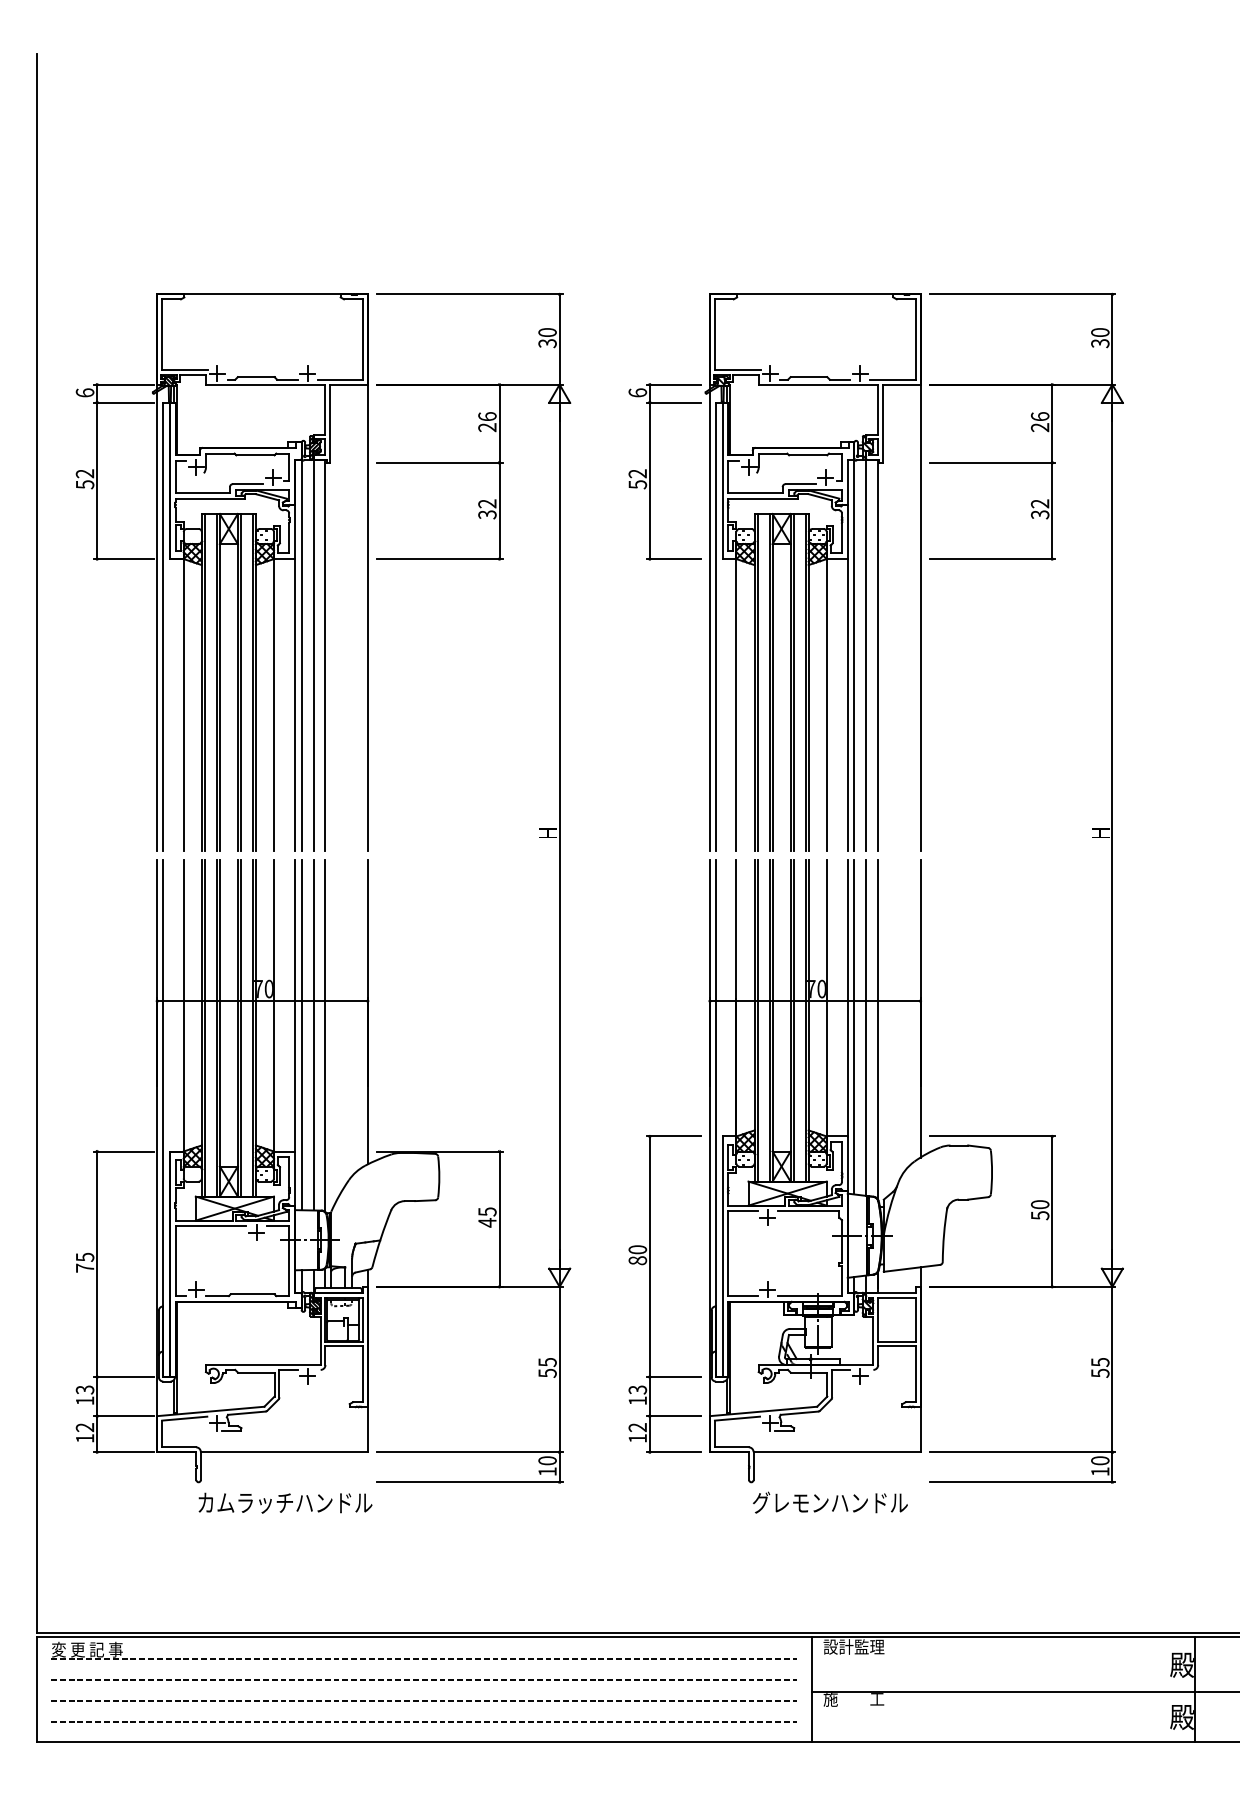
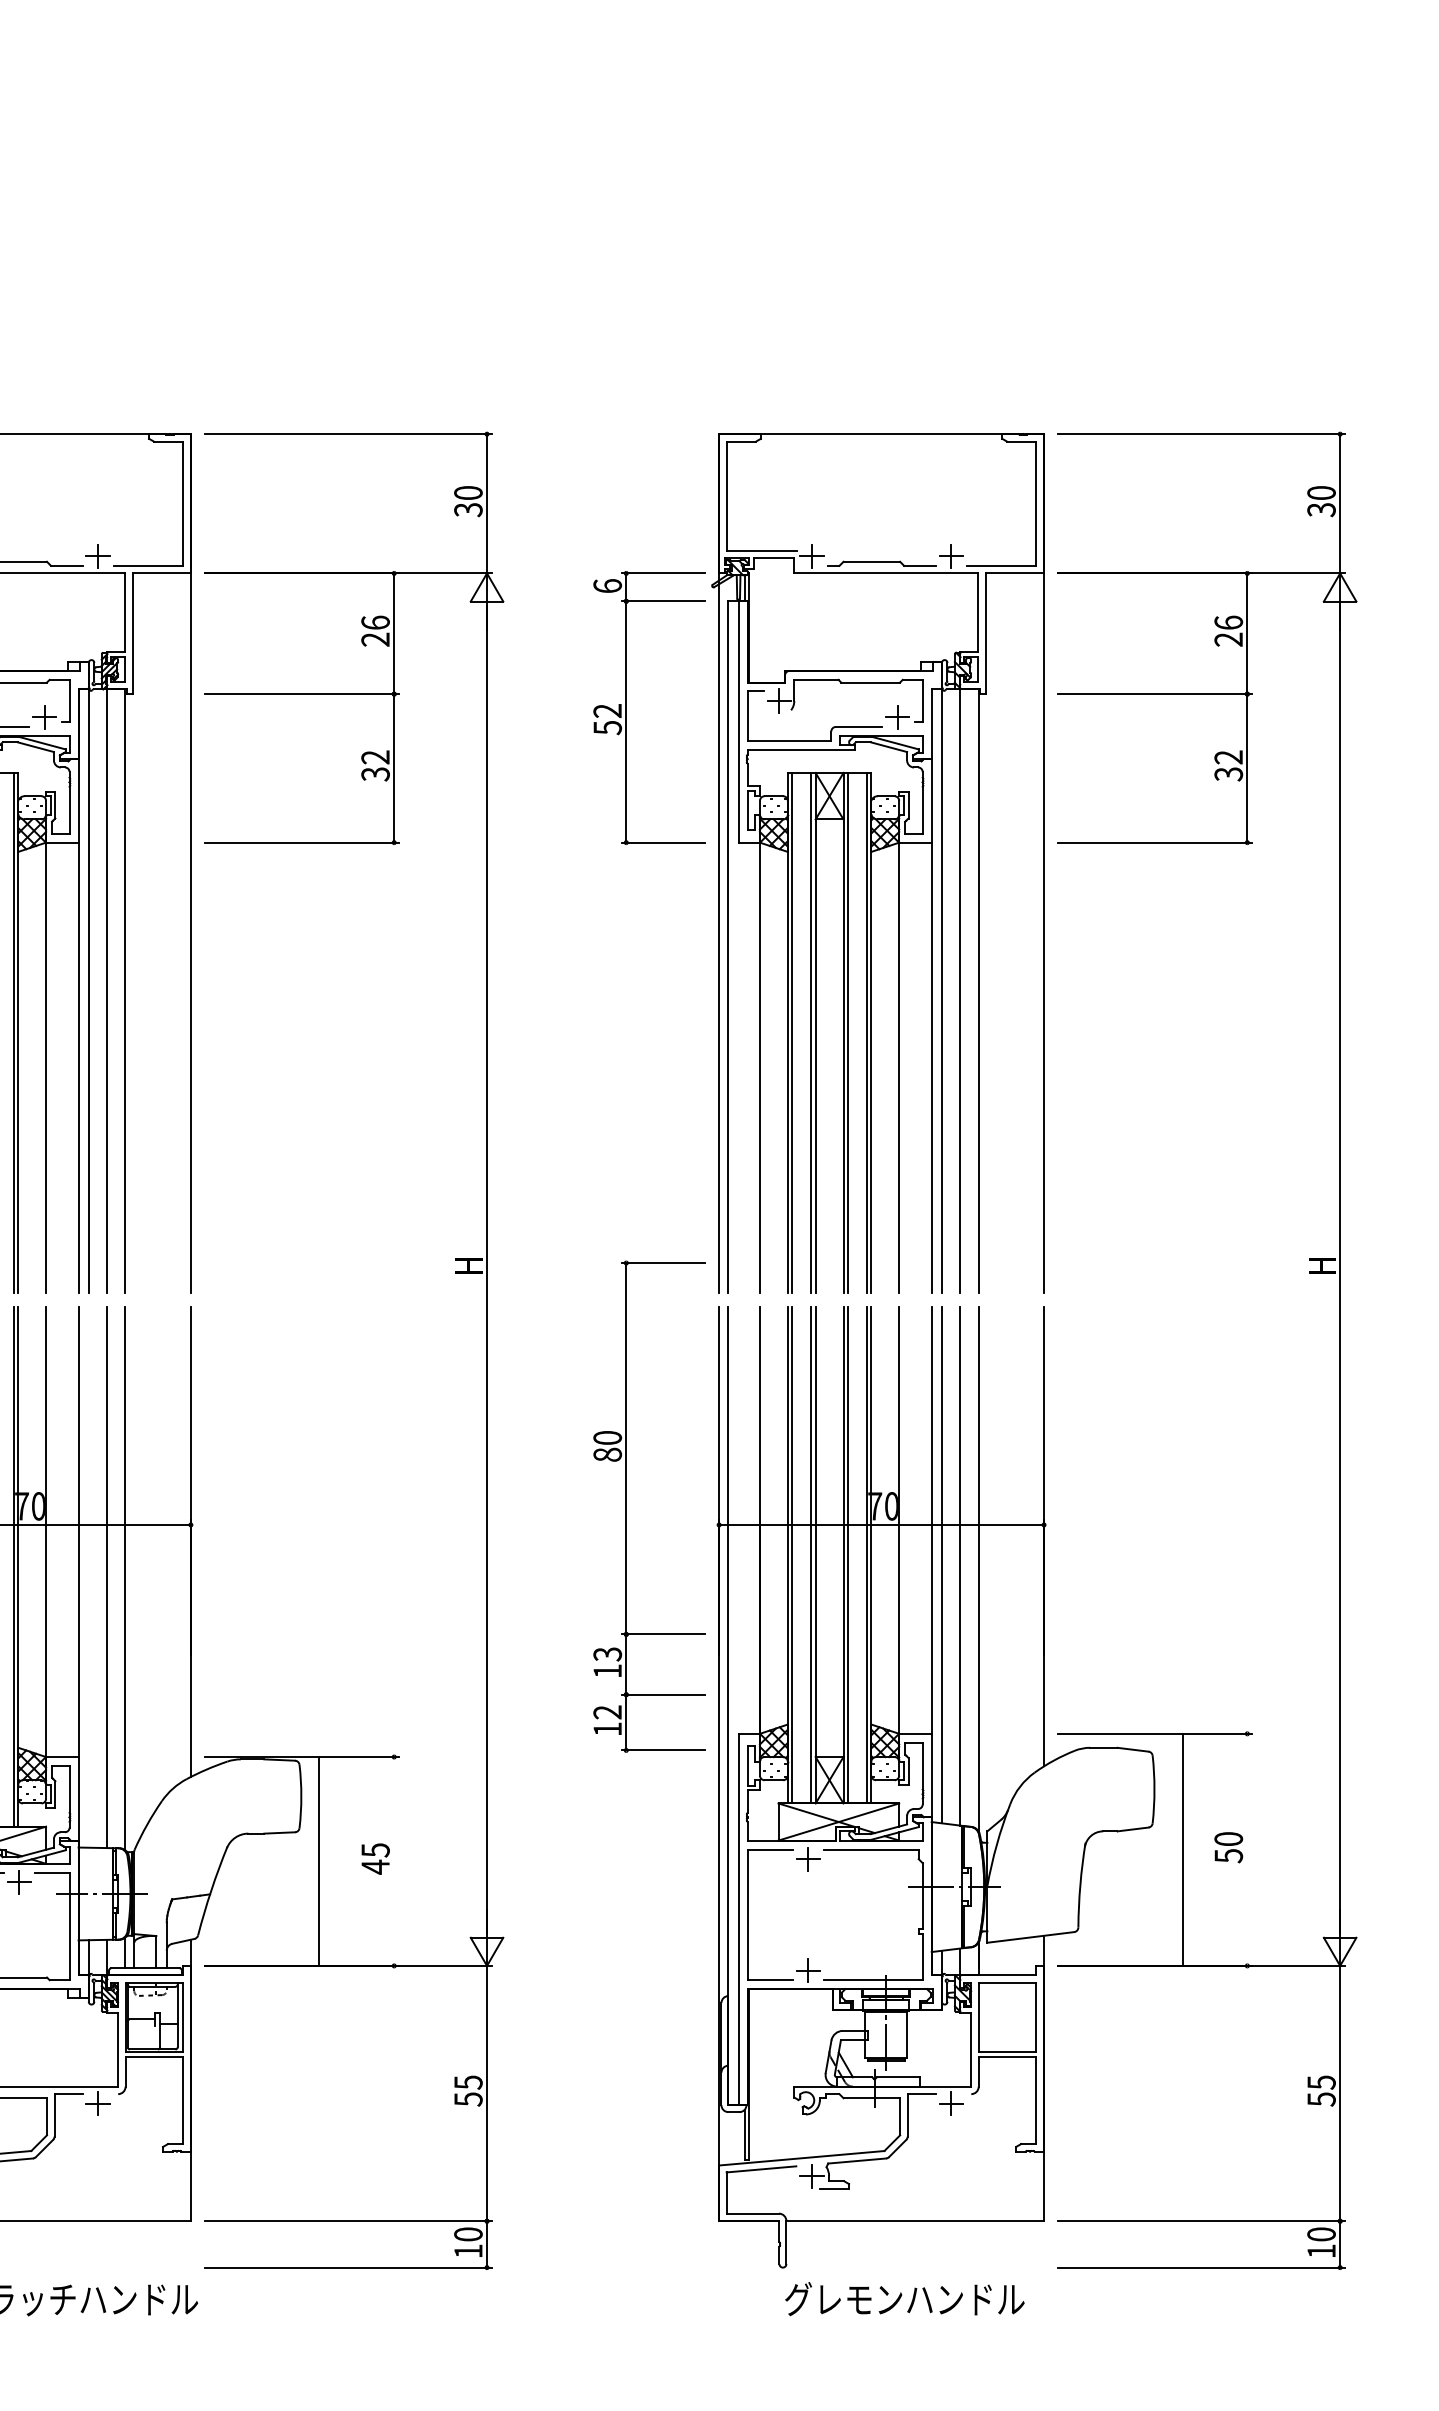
line: (301, 1034) -> (88, 1576), removed
line: (1052, 1211) -> (1182, 1849), moved
line: (499, 1218) -> (318, 1860), moved
part: (650, 1294) -> (627, 1506), moved

